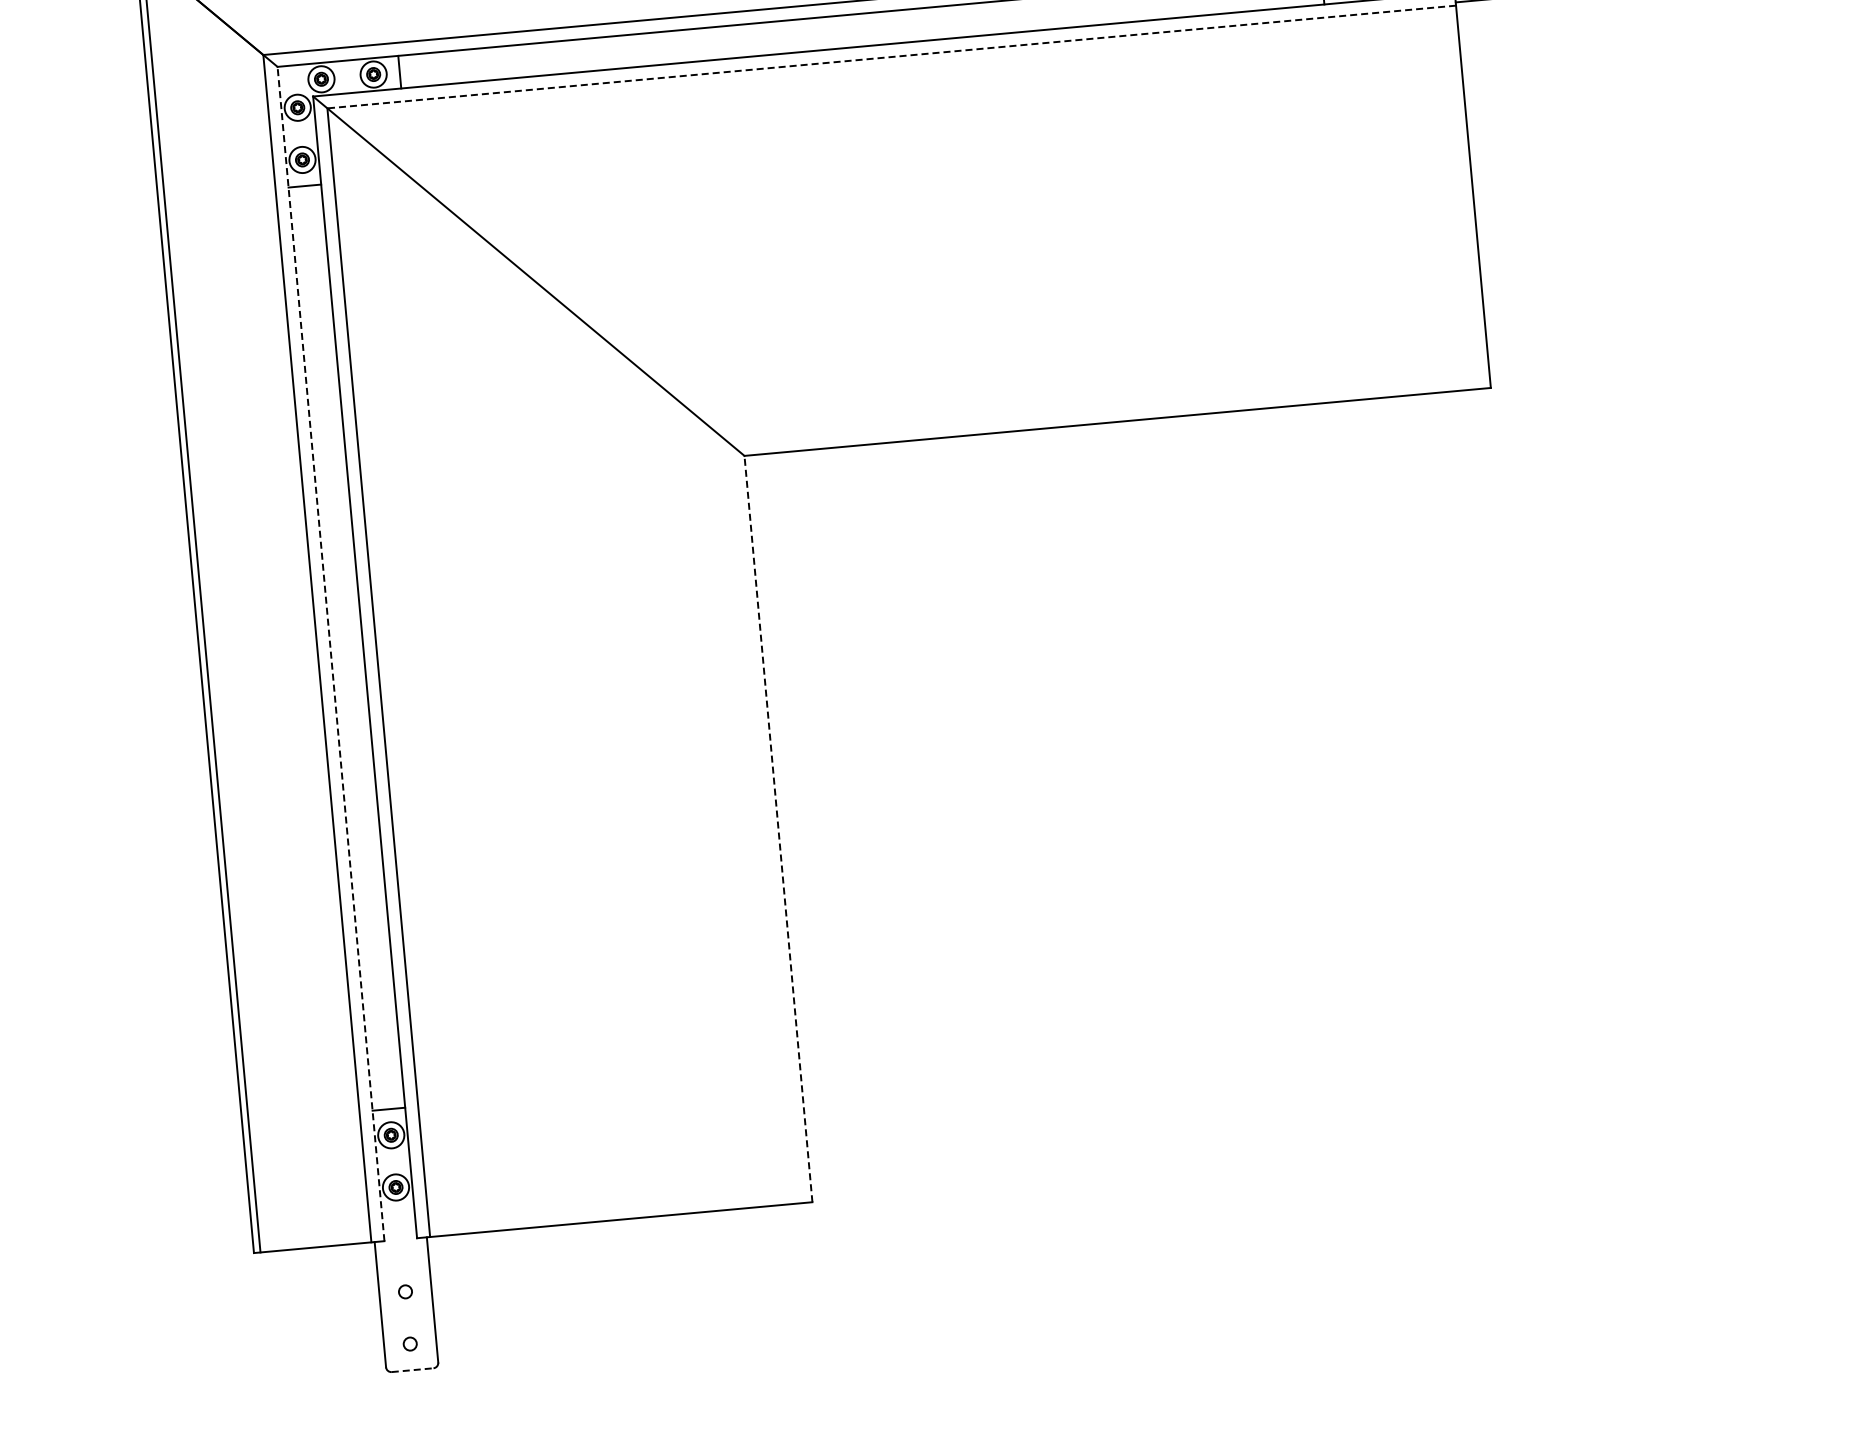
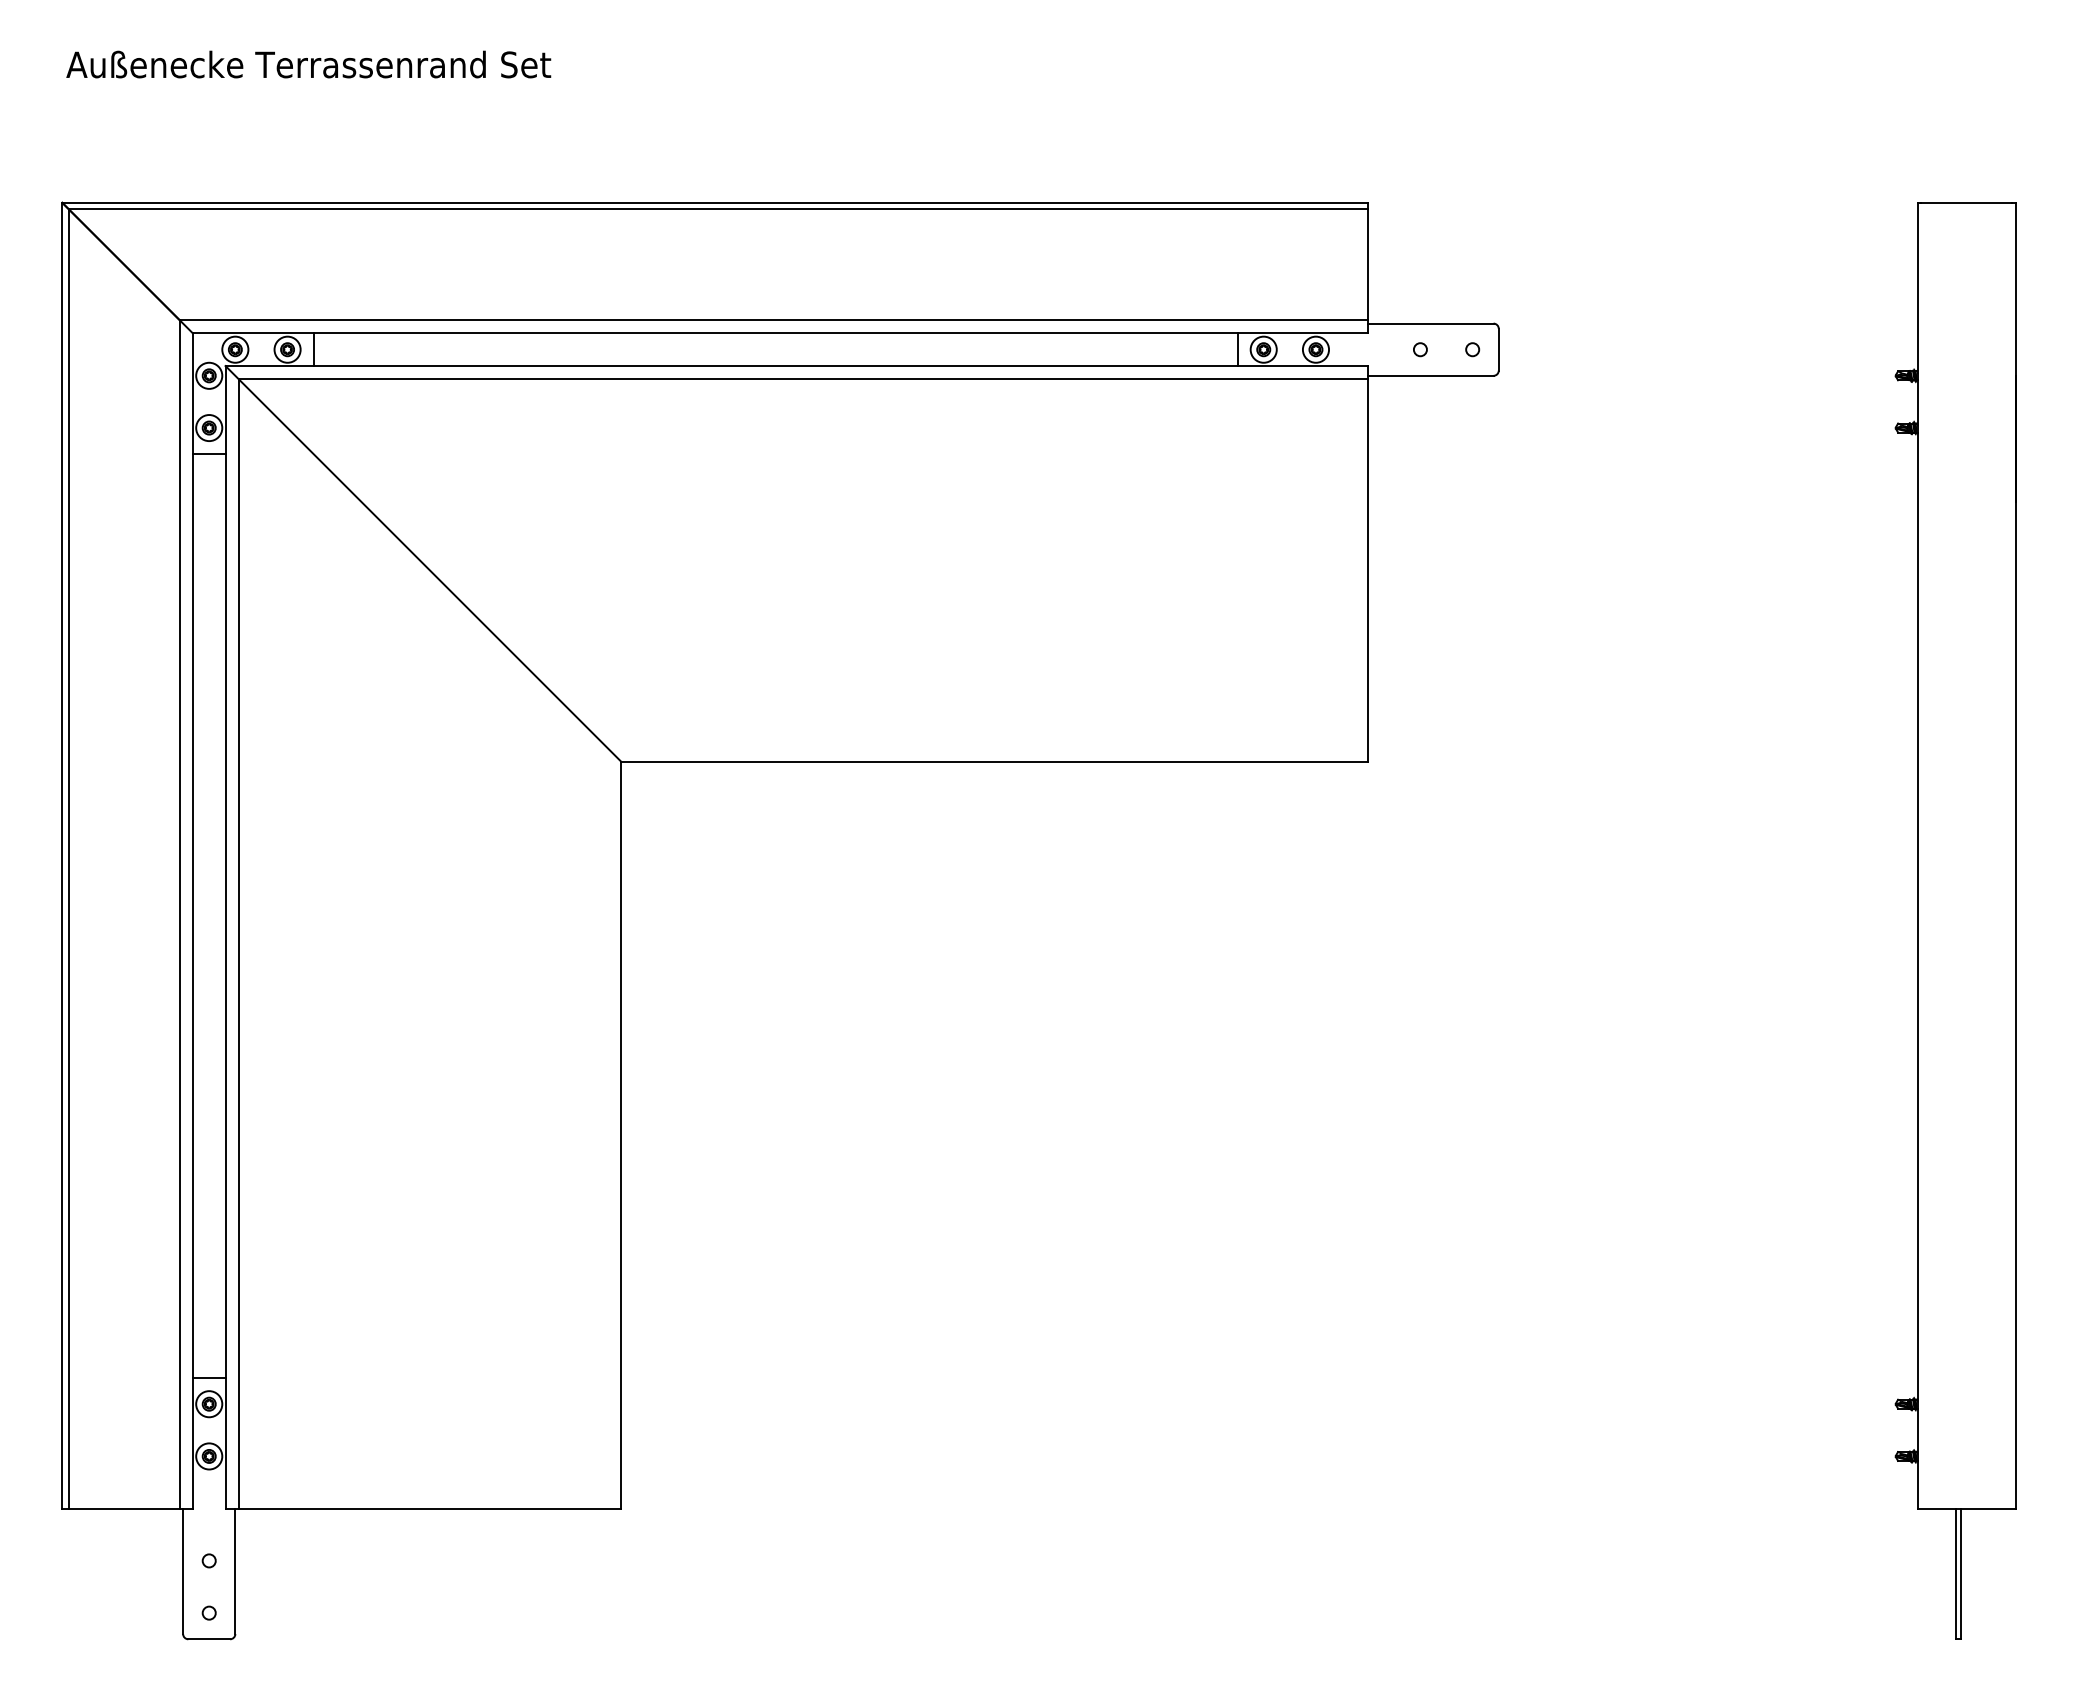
line: (891, 57) -> (803, 379), dashed -> solid
line: (330, 654) -> (192, 921), dashed -> solid
line: (778, 828) -> (621, 1134), dashed -> solid
line: (412, 1370) -> (209, 1639), dashed -> solid

